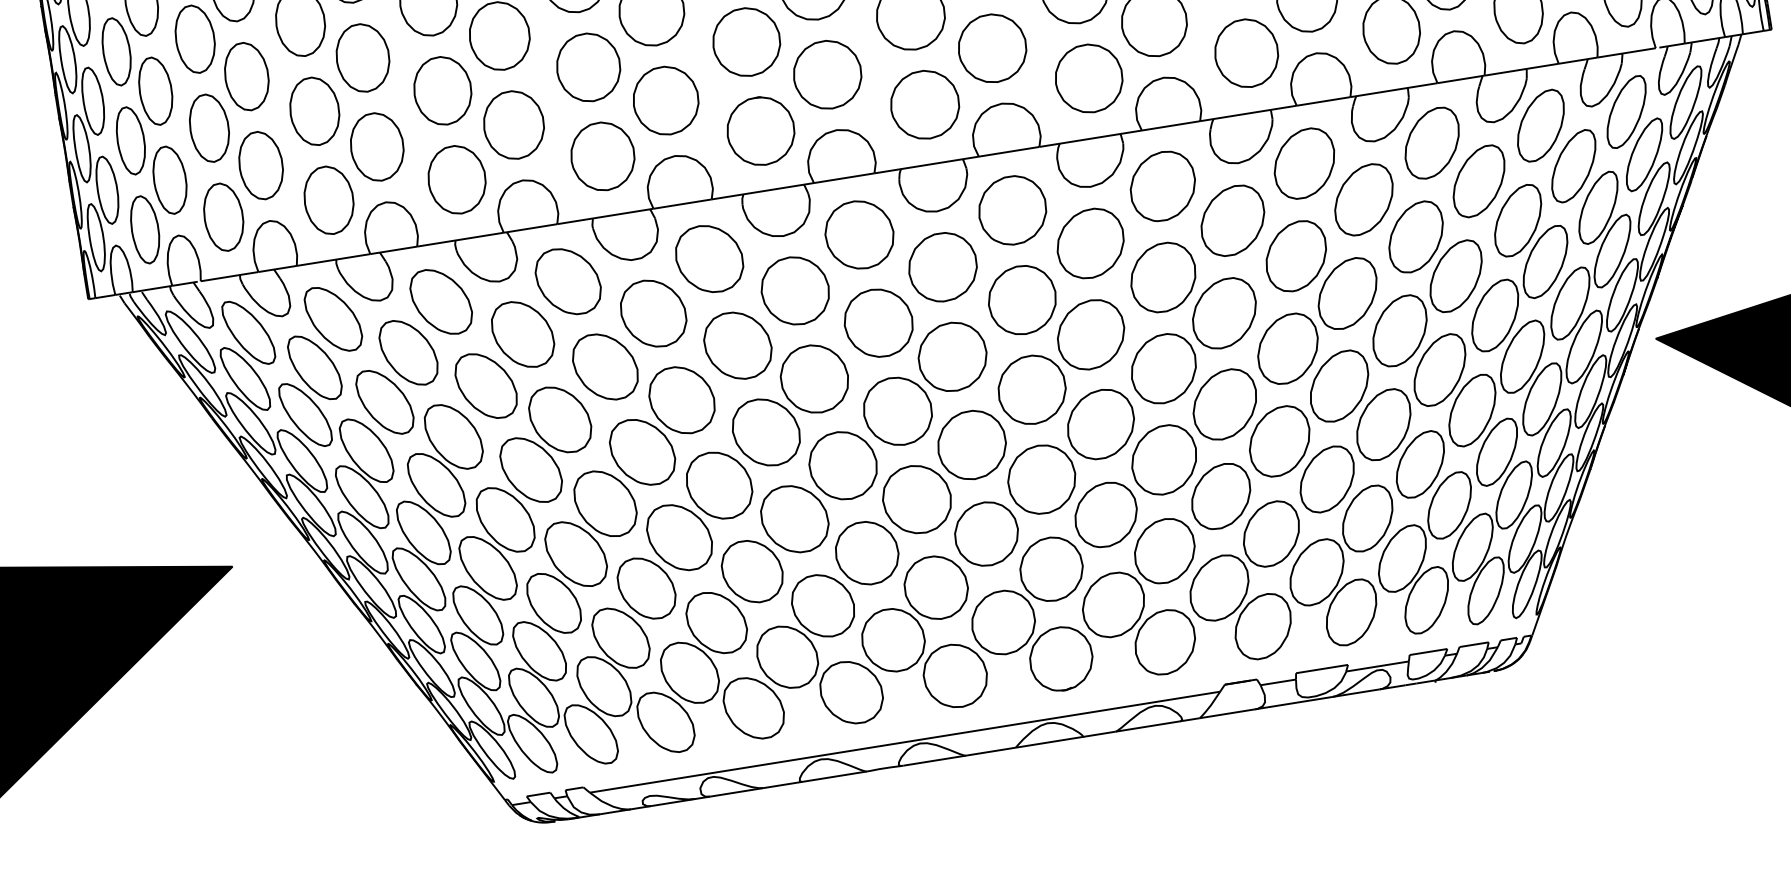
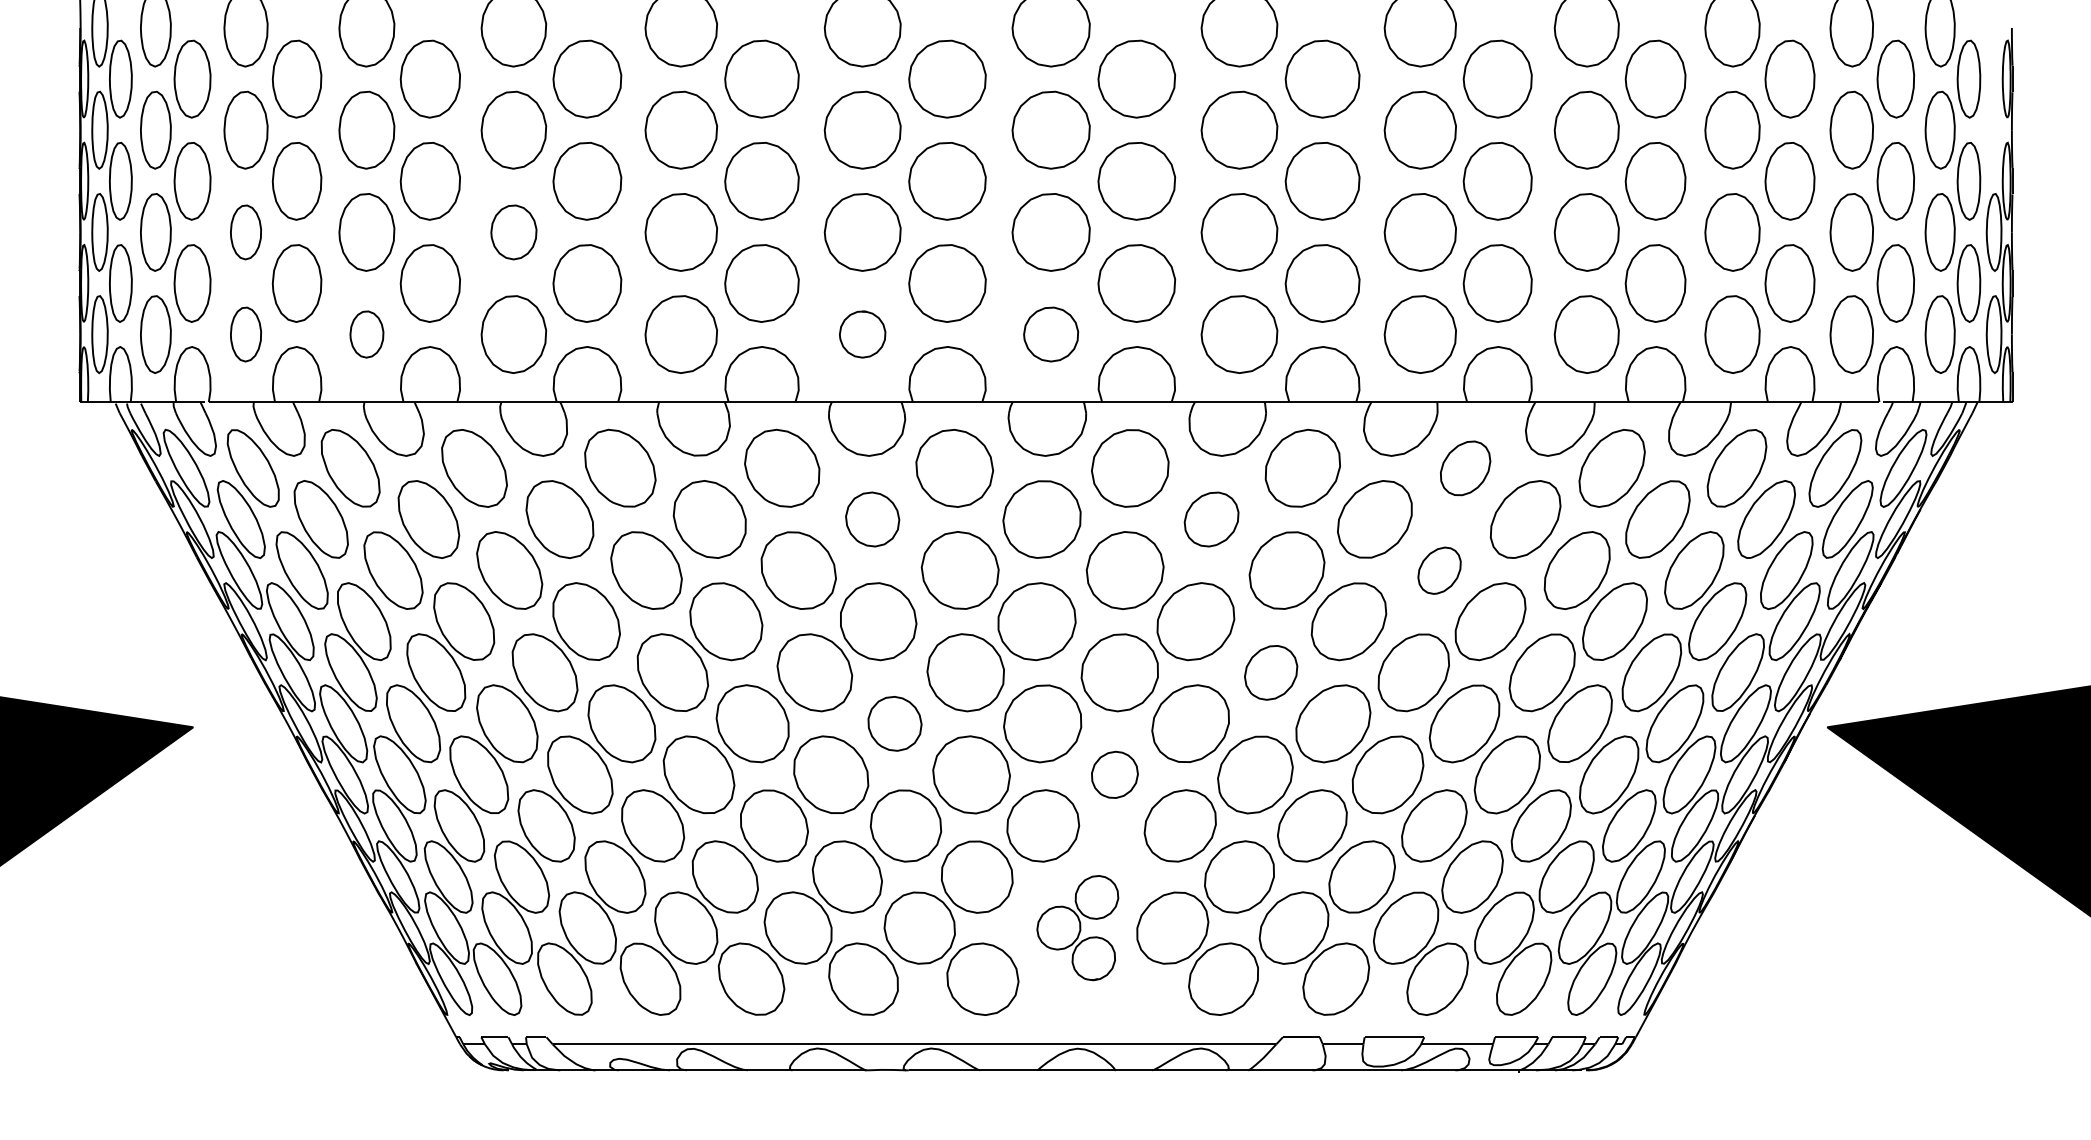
part: (442, 91) -> (513, 232), size x0.7
part: (924, 104) -> (1050, 334), size x0.7
part: (209, 128) -> (245, 232), size x0.7
part: (760, 131) -> (862, 334), size x0.6
part: (1304, 163) -> (1465, 468), size x0.7
part: (328, 200) -> (366, 334), size x0.6
part: (223, 217) -> (245, 334), size x0.7
part: (1090, 243) -> (1211, 519), size x0.7
part: (1296, 256) -> (1439, 570), size x0.6
part: (795, 290) -> (872, 519), size x0.7
part: (1163, 368) -> (1270, 672), size x0.7
part: (842, 465) -> (894, 723), size x0.7
part: (1041, 479) -> (1114, 774), size x0.6
part: (1030, 617) -> (1077, 927), size x0.6

